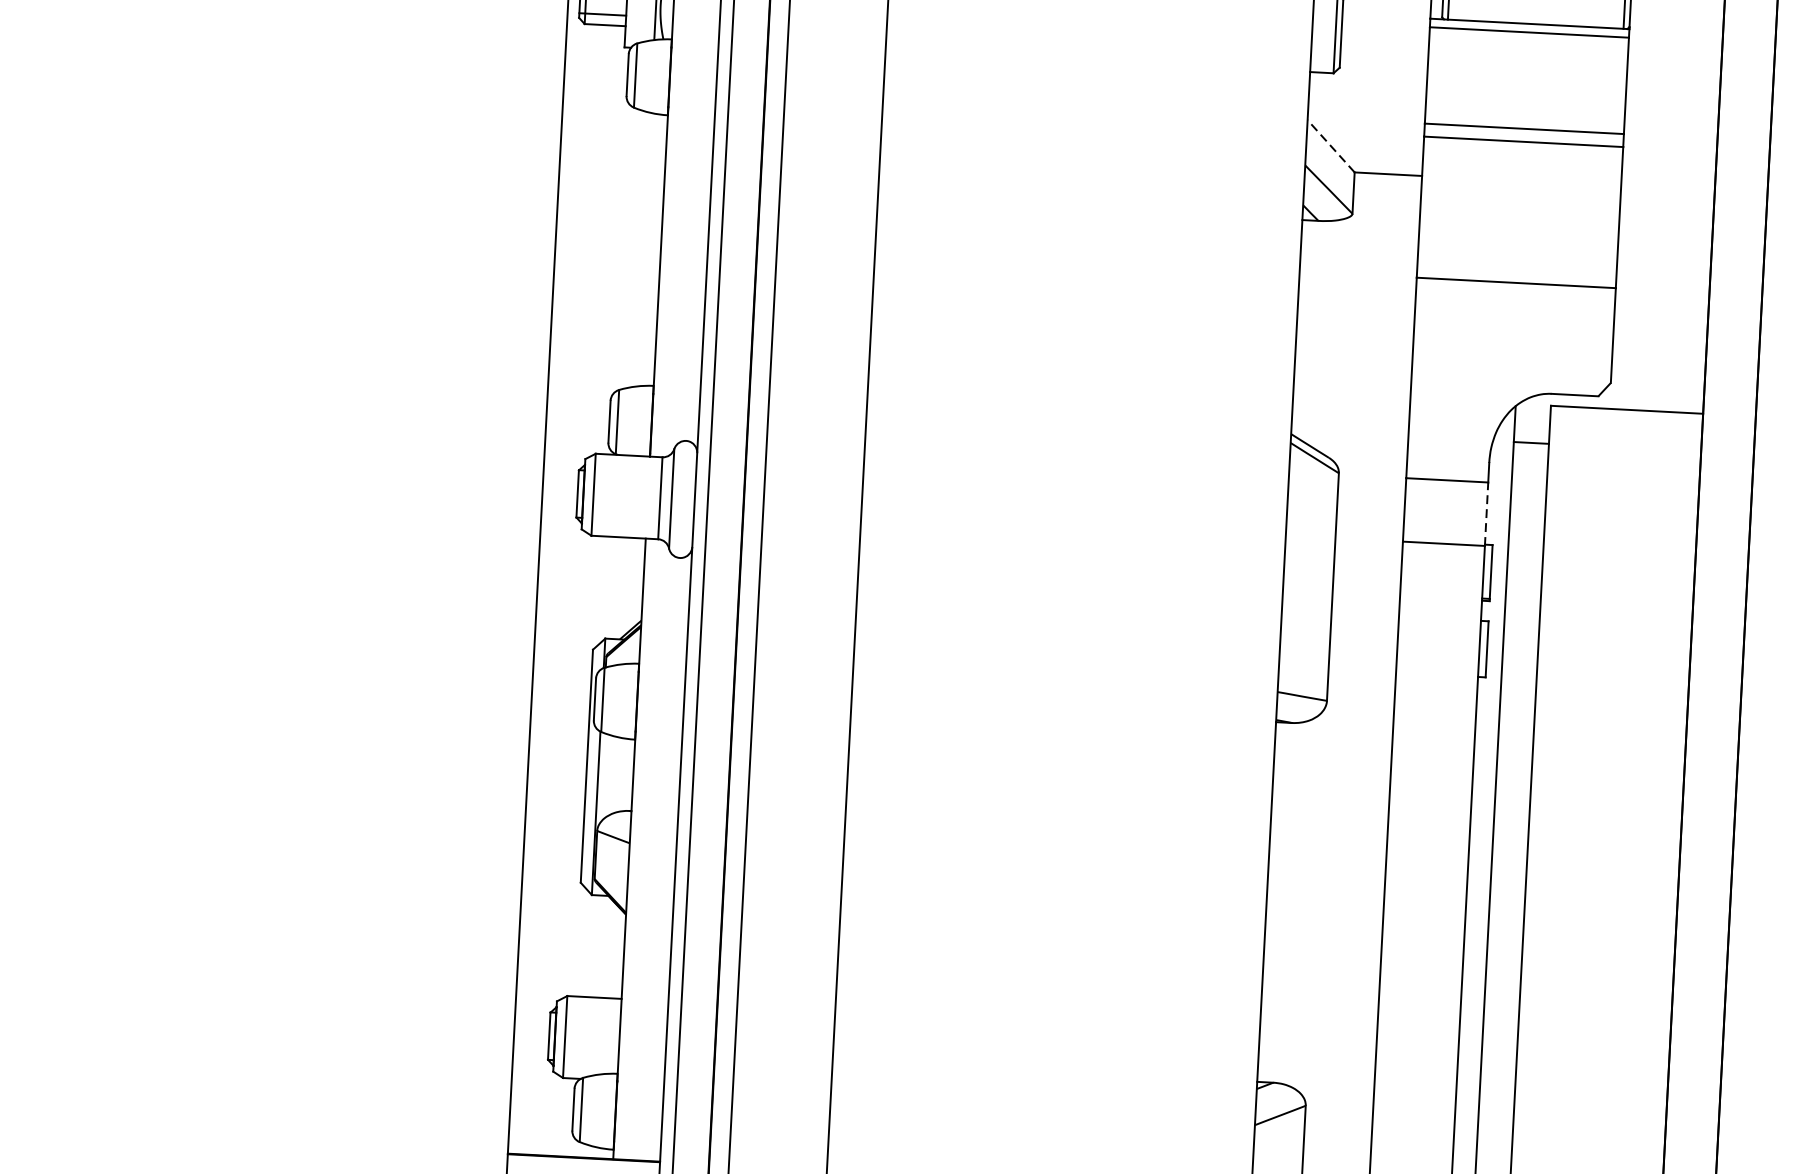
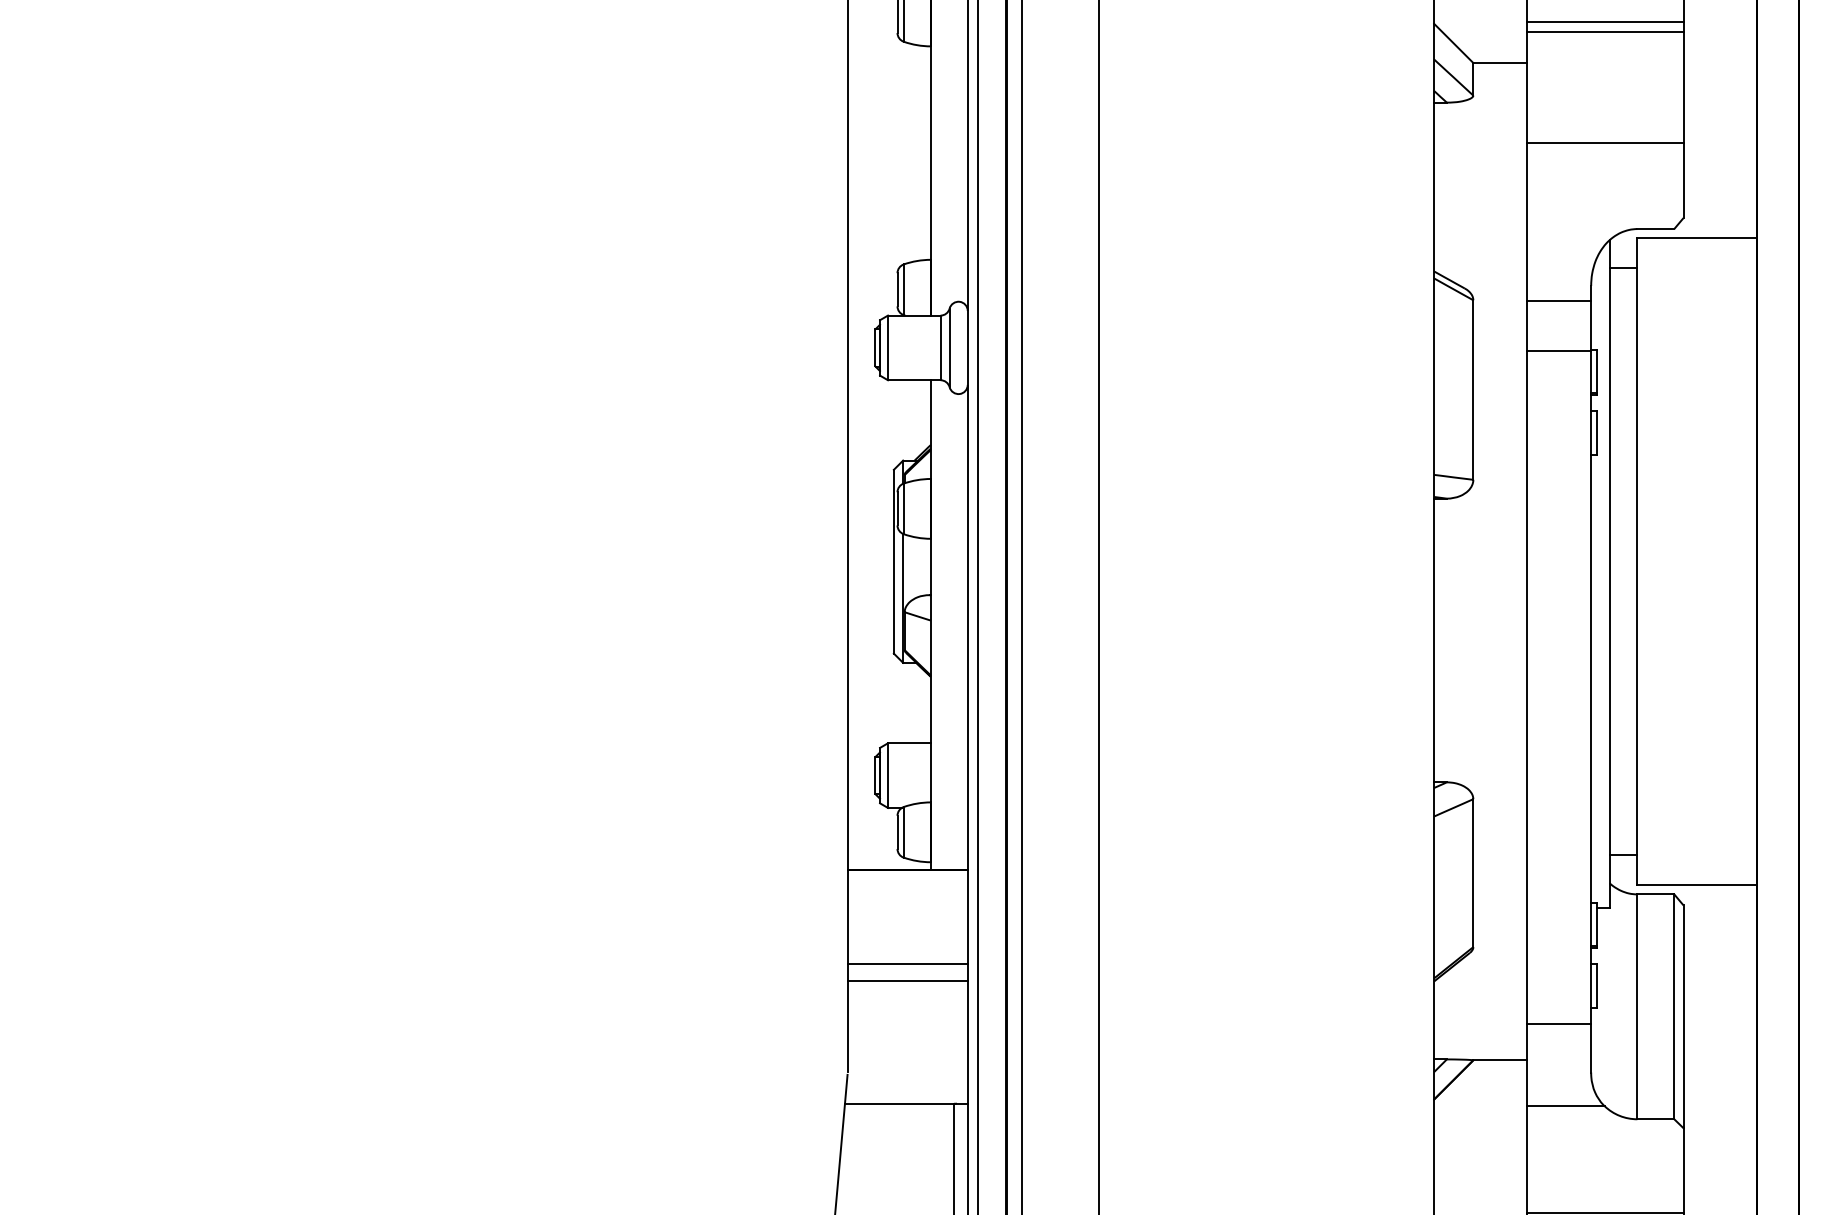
line: (1330, 146) -> (1453, 43), dashed -> solid
line: (1487, 513) -> (1591, 325), dashed -> solid

